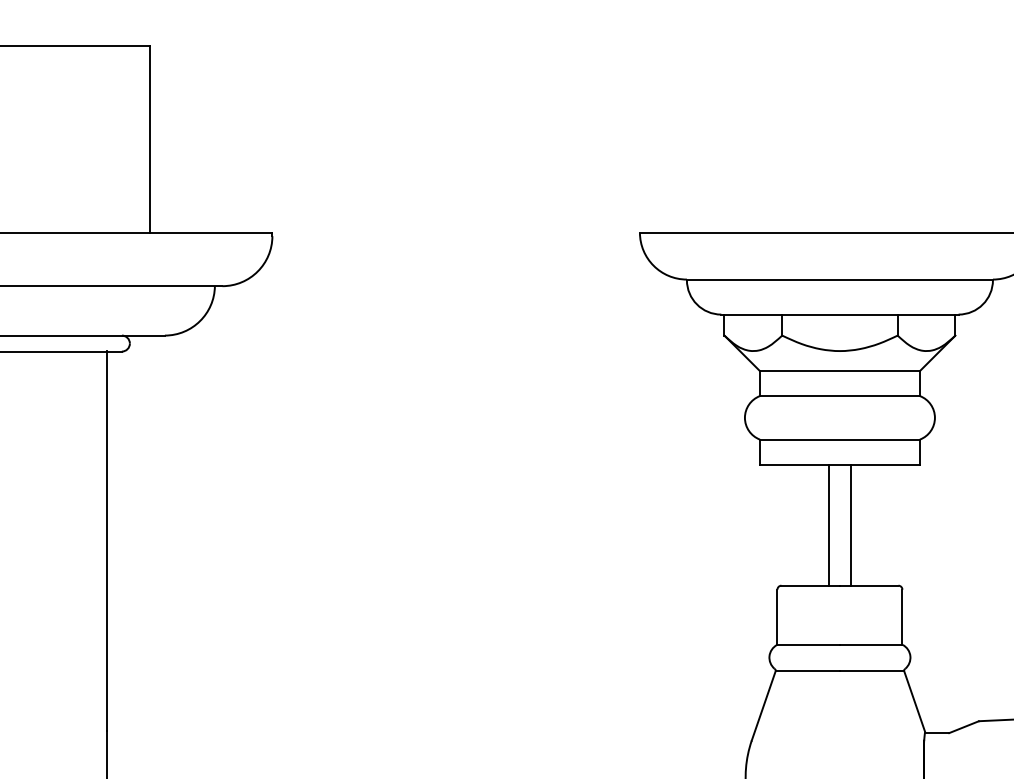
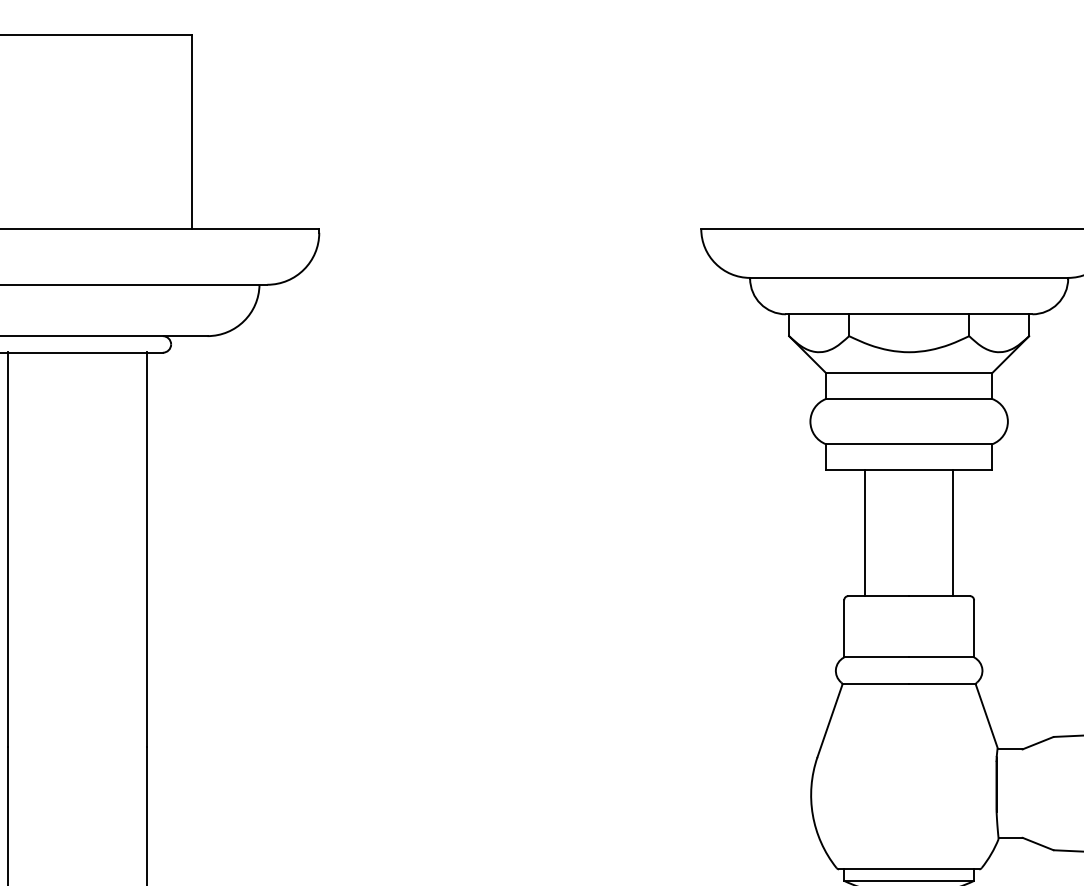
line: (828, 525) -> (864, 533), moved
line: (850, 525) -> (953, 533), moved

